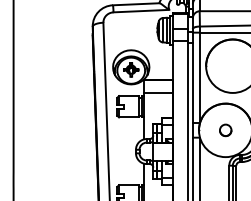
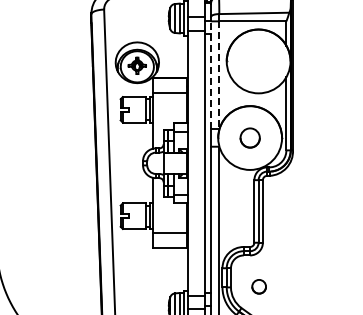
line: (192, 77) -> (210, 75), solid -> dashed
line: (200, 77) -> (219, 75), solid -> dashed
circle: (225, 129) -> (249, 137), size x1.4

